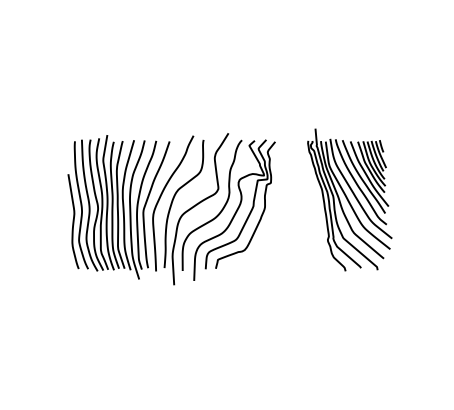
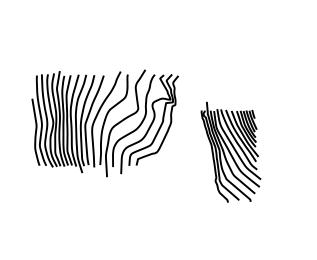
part: (349, 199) -> (230, 151), moved

